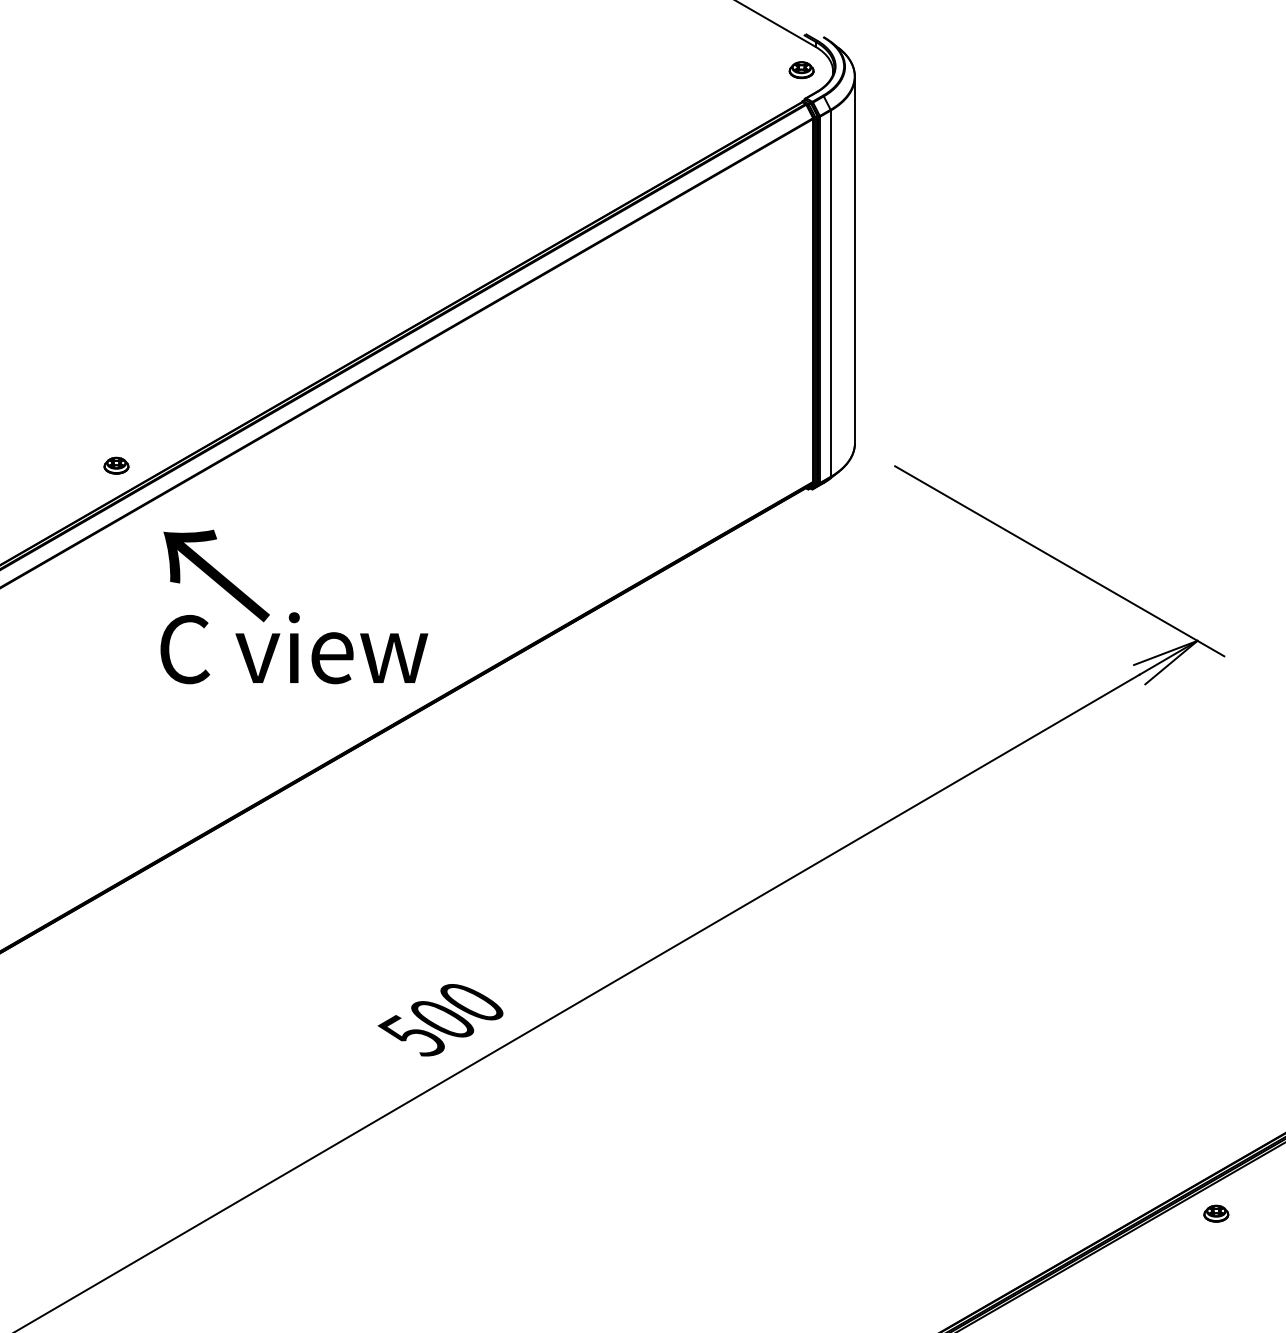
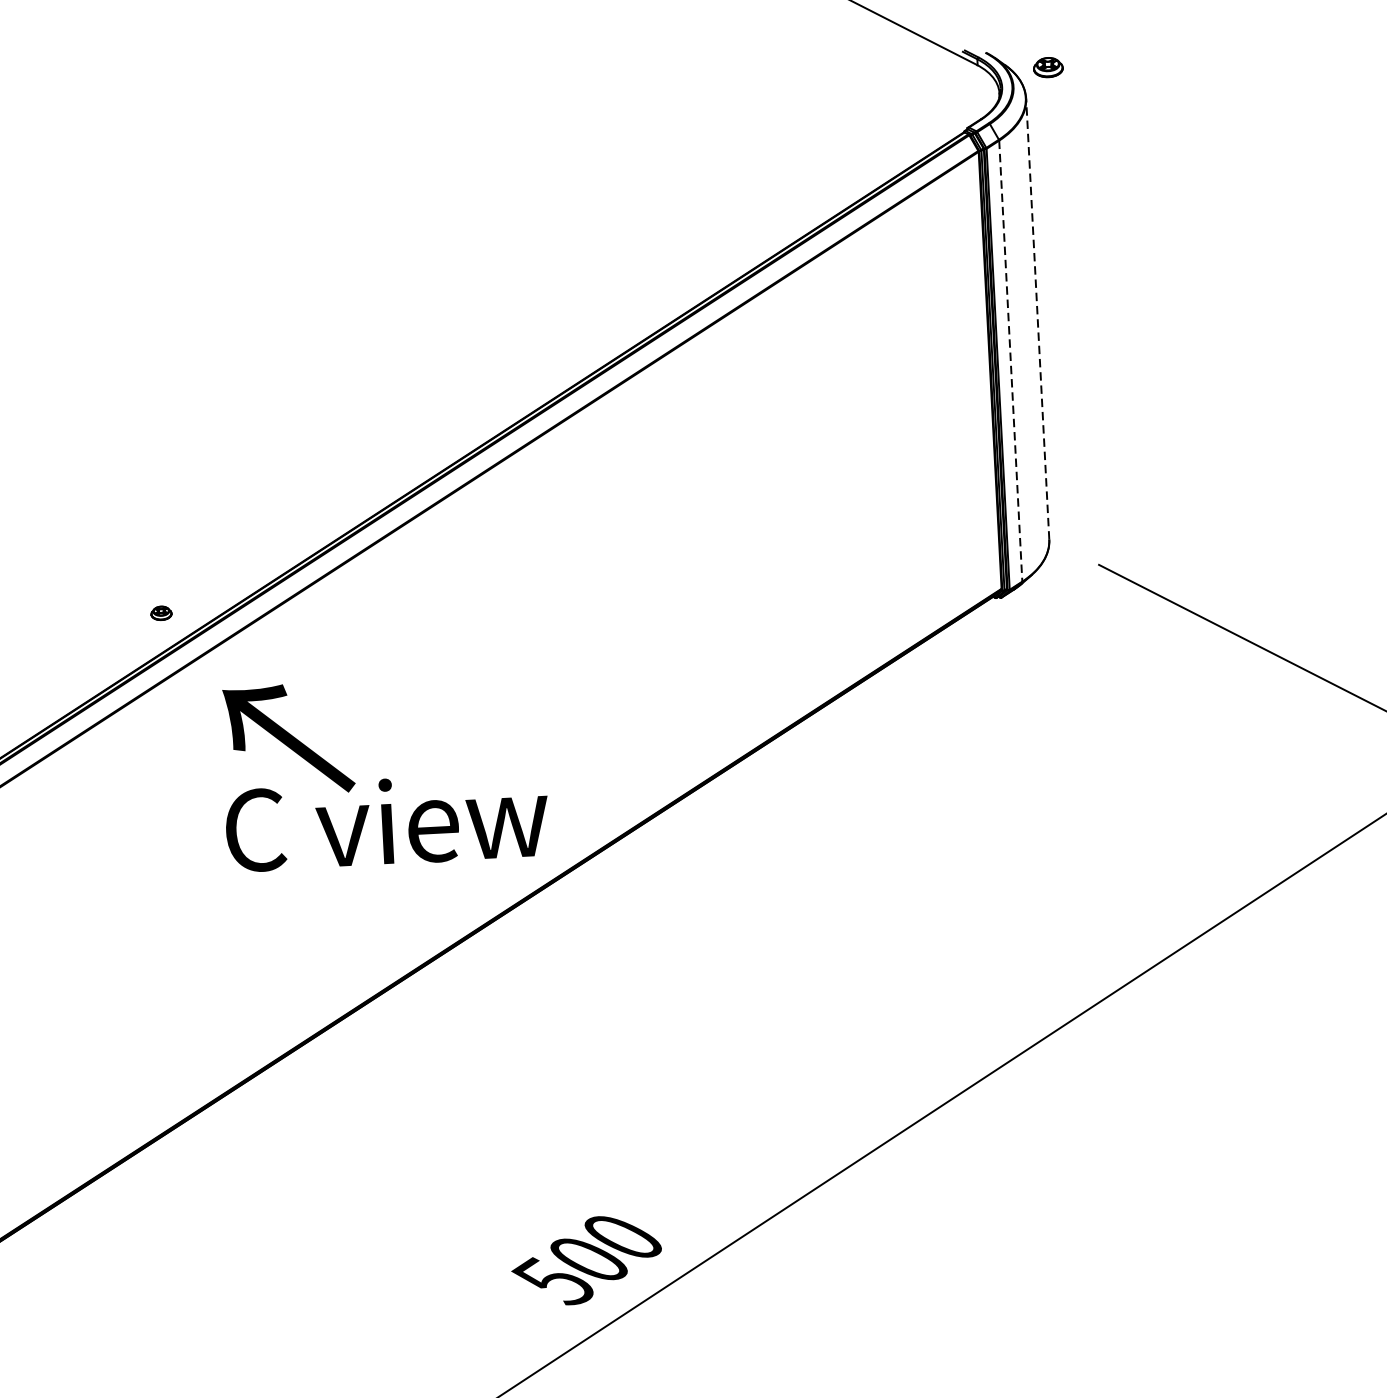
part: (801, 70) -> (1048, 67), moved
line: (854, 259) -> (1037, 318), solid -> dashed
line: (830, 294) -> (1010, 362), solid -> dashed
part: (116, 465) -> (161, 613), size x0.7

